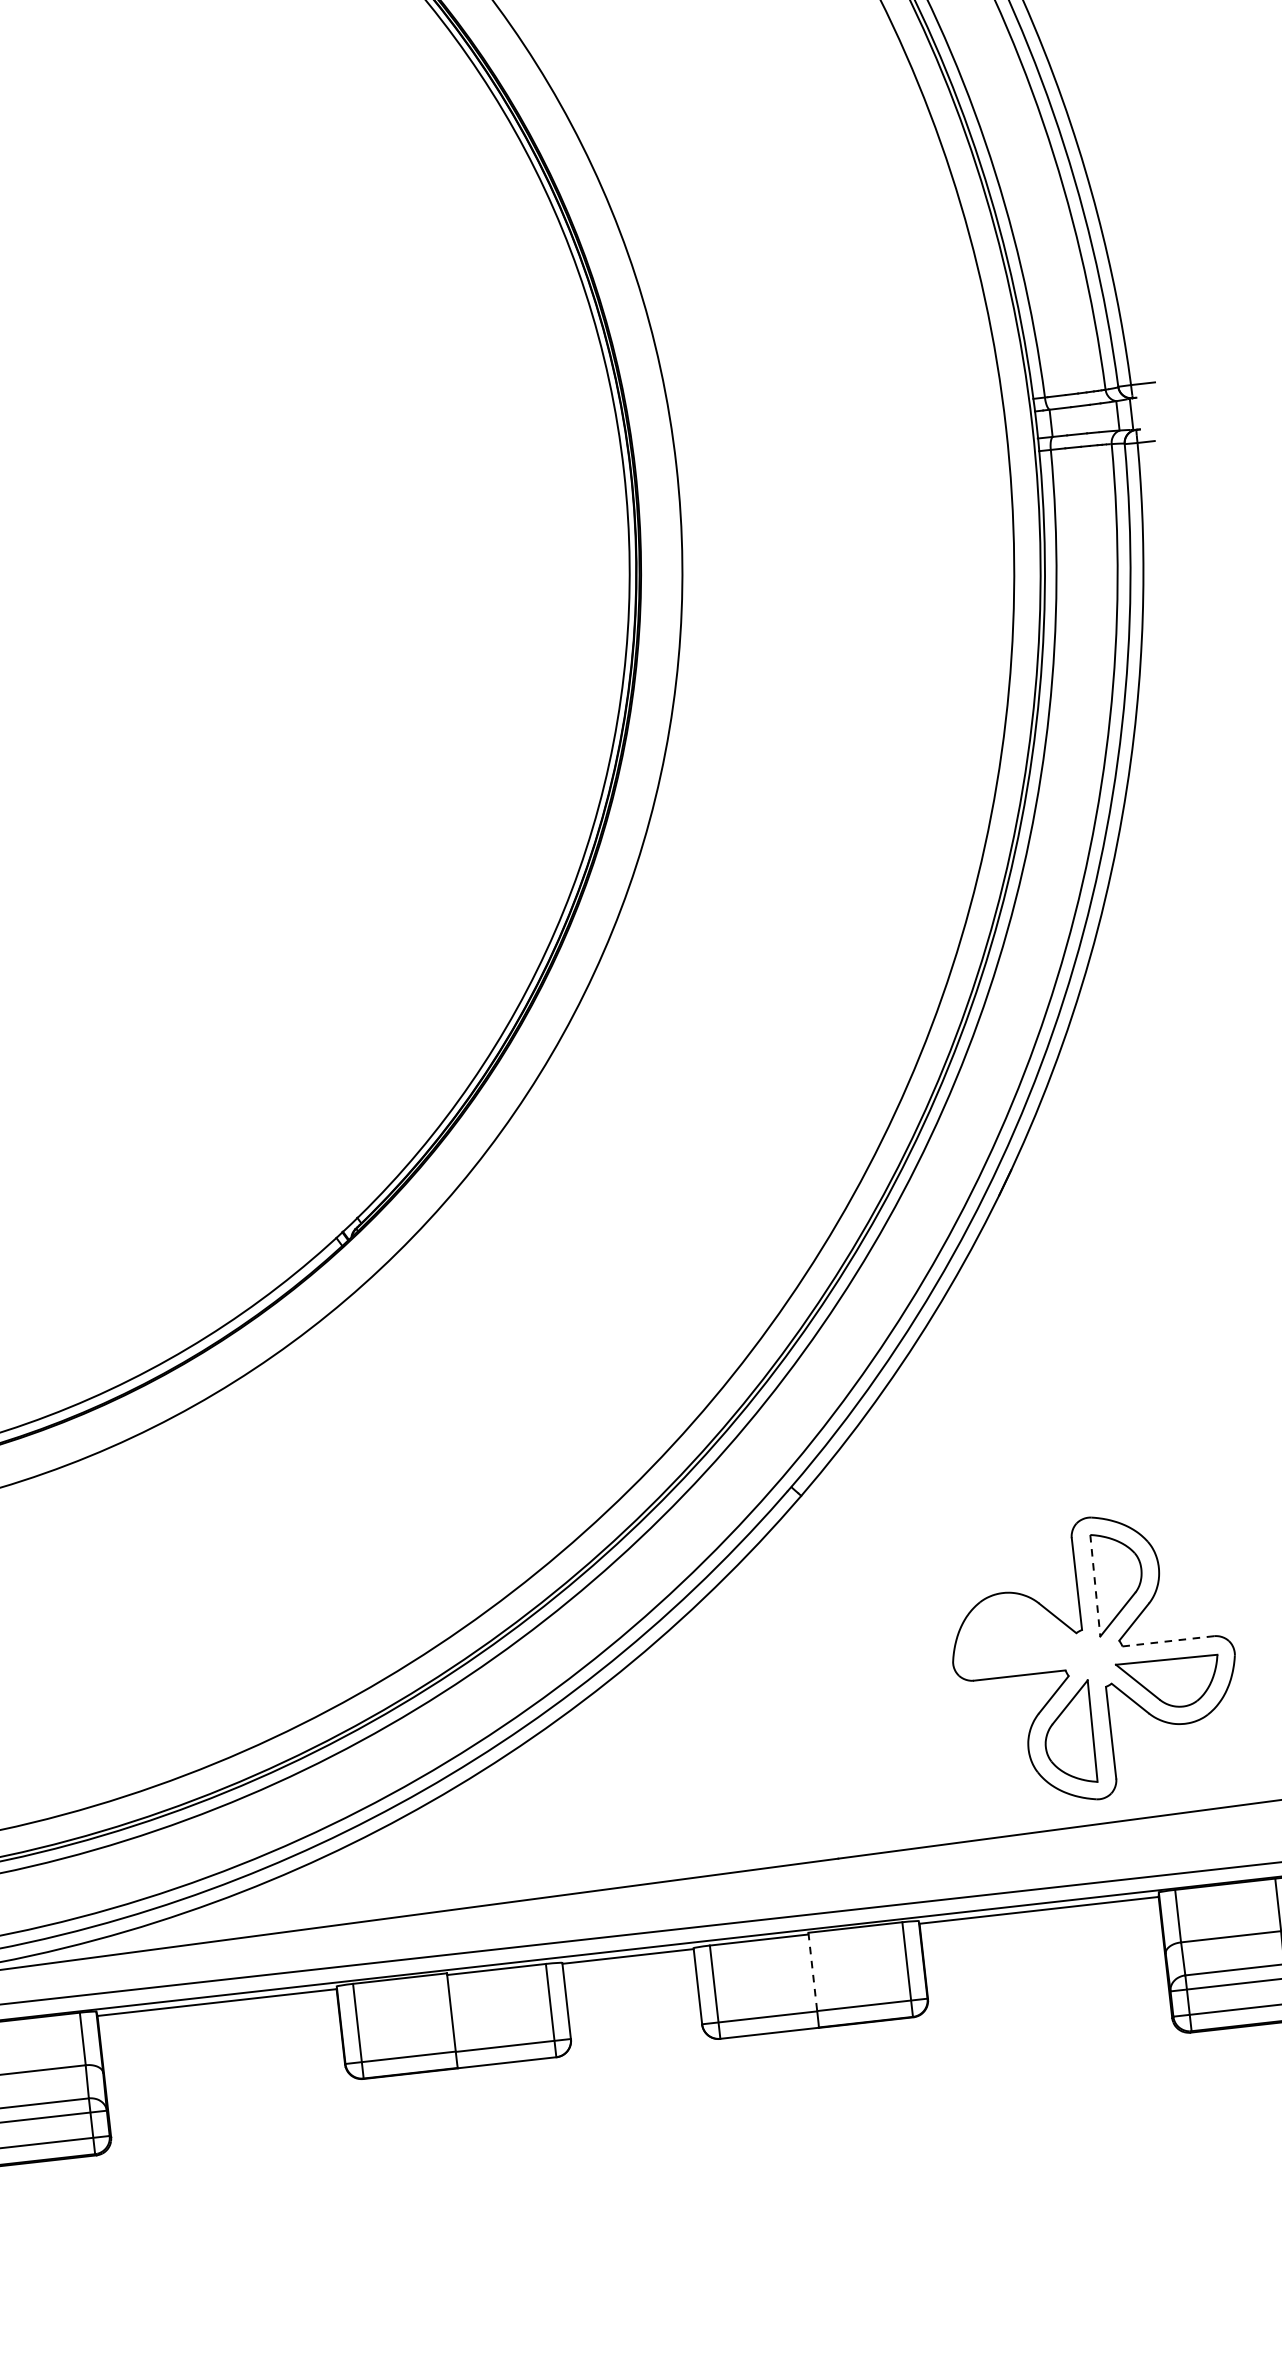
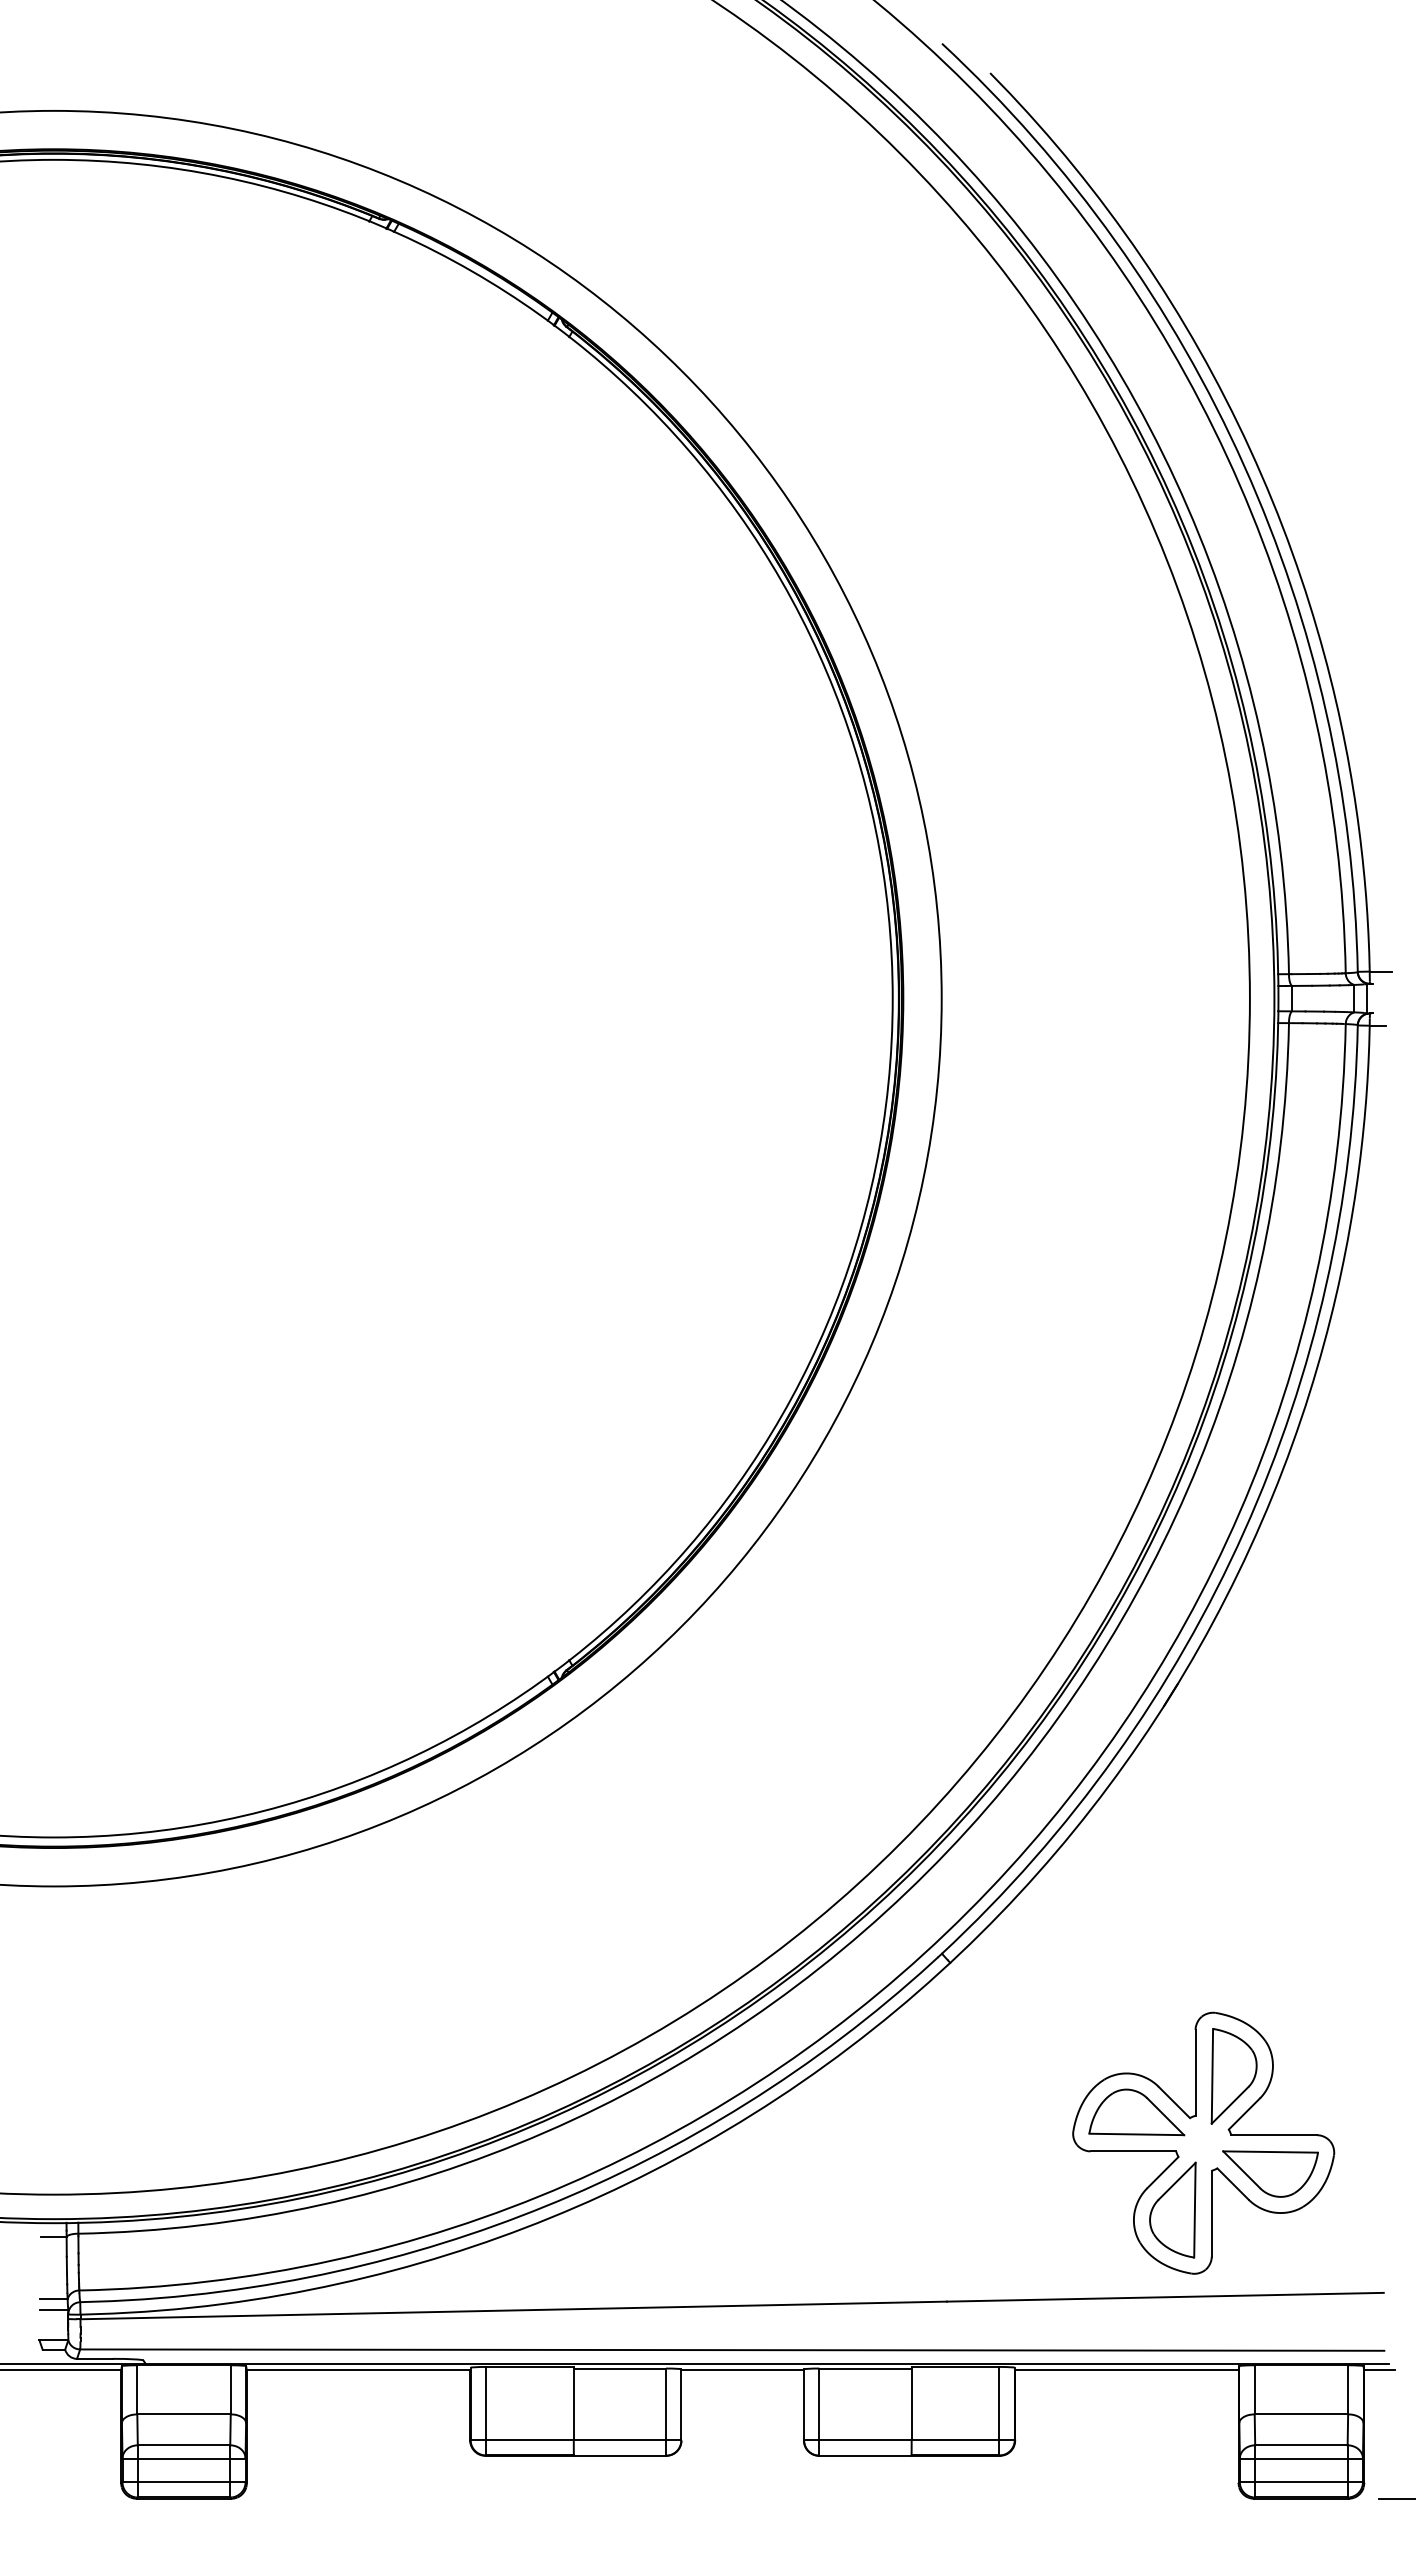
line: (1095, 1585) -> (1212, 2076), dashed -> solid
part: (1018, 1633) -> (1136, 2112), added
line: (1168, 1641) -> (1274, 2135), dashed -> solid
line: (812, 1971) -> (911, 2403), dashed -> solid

